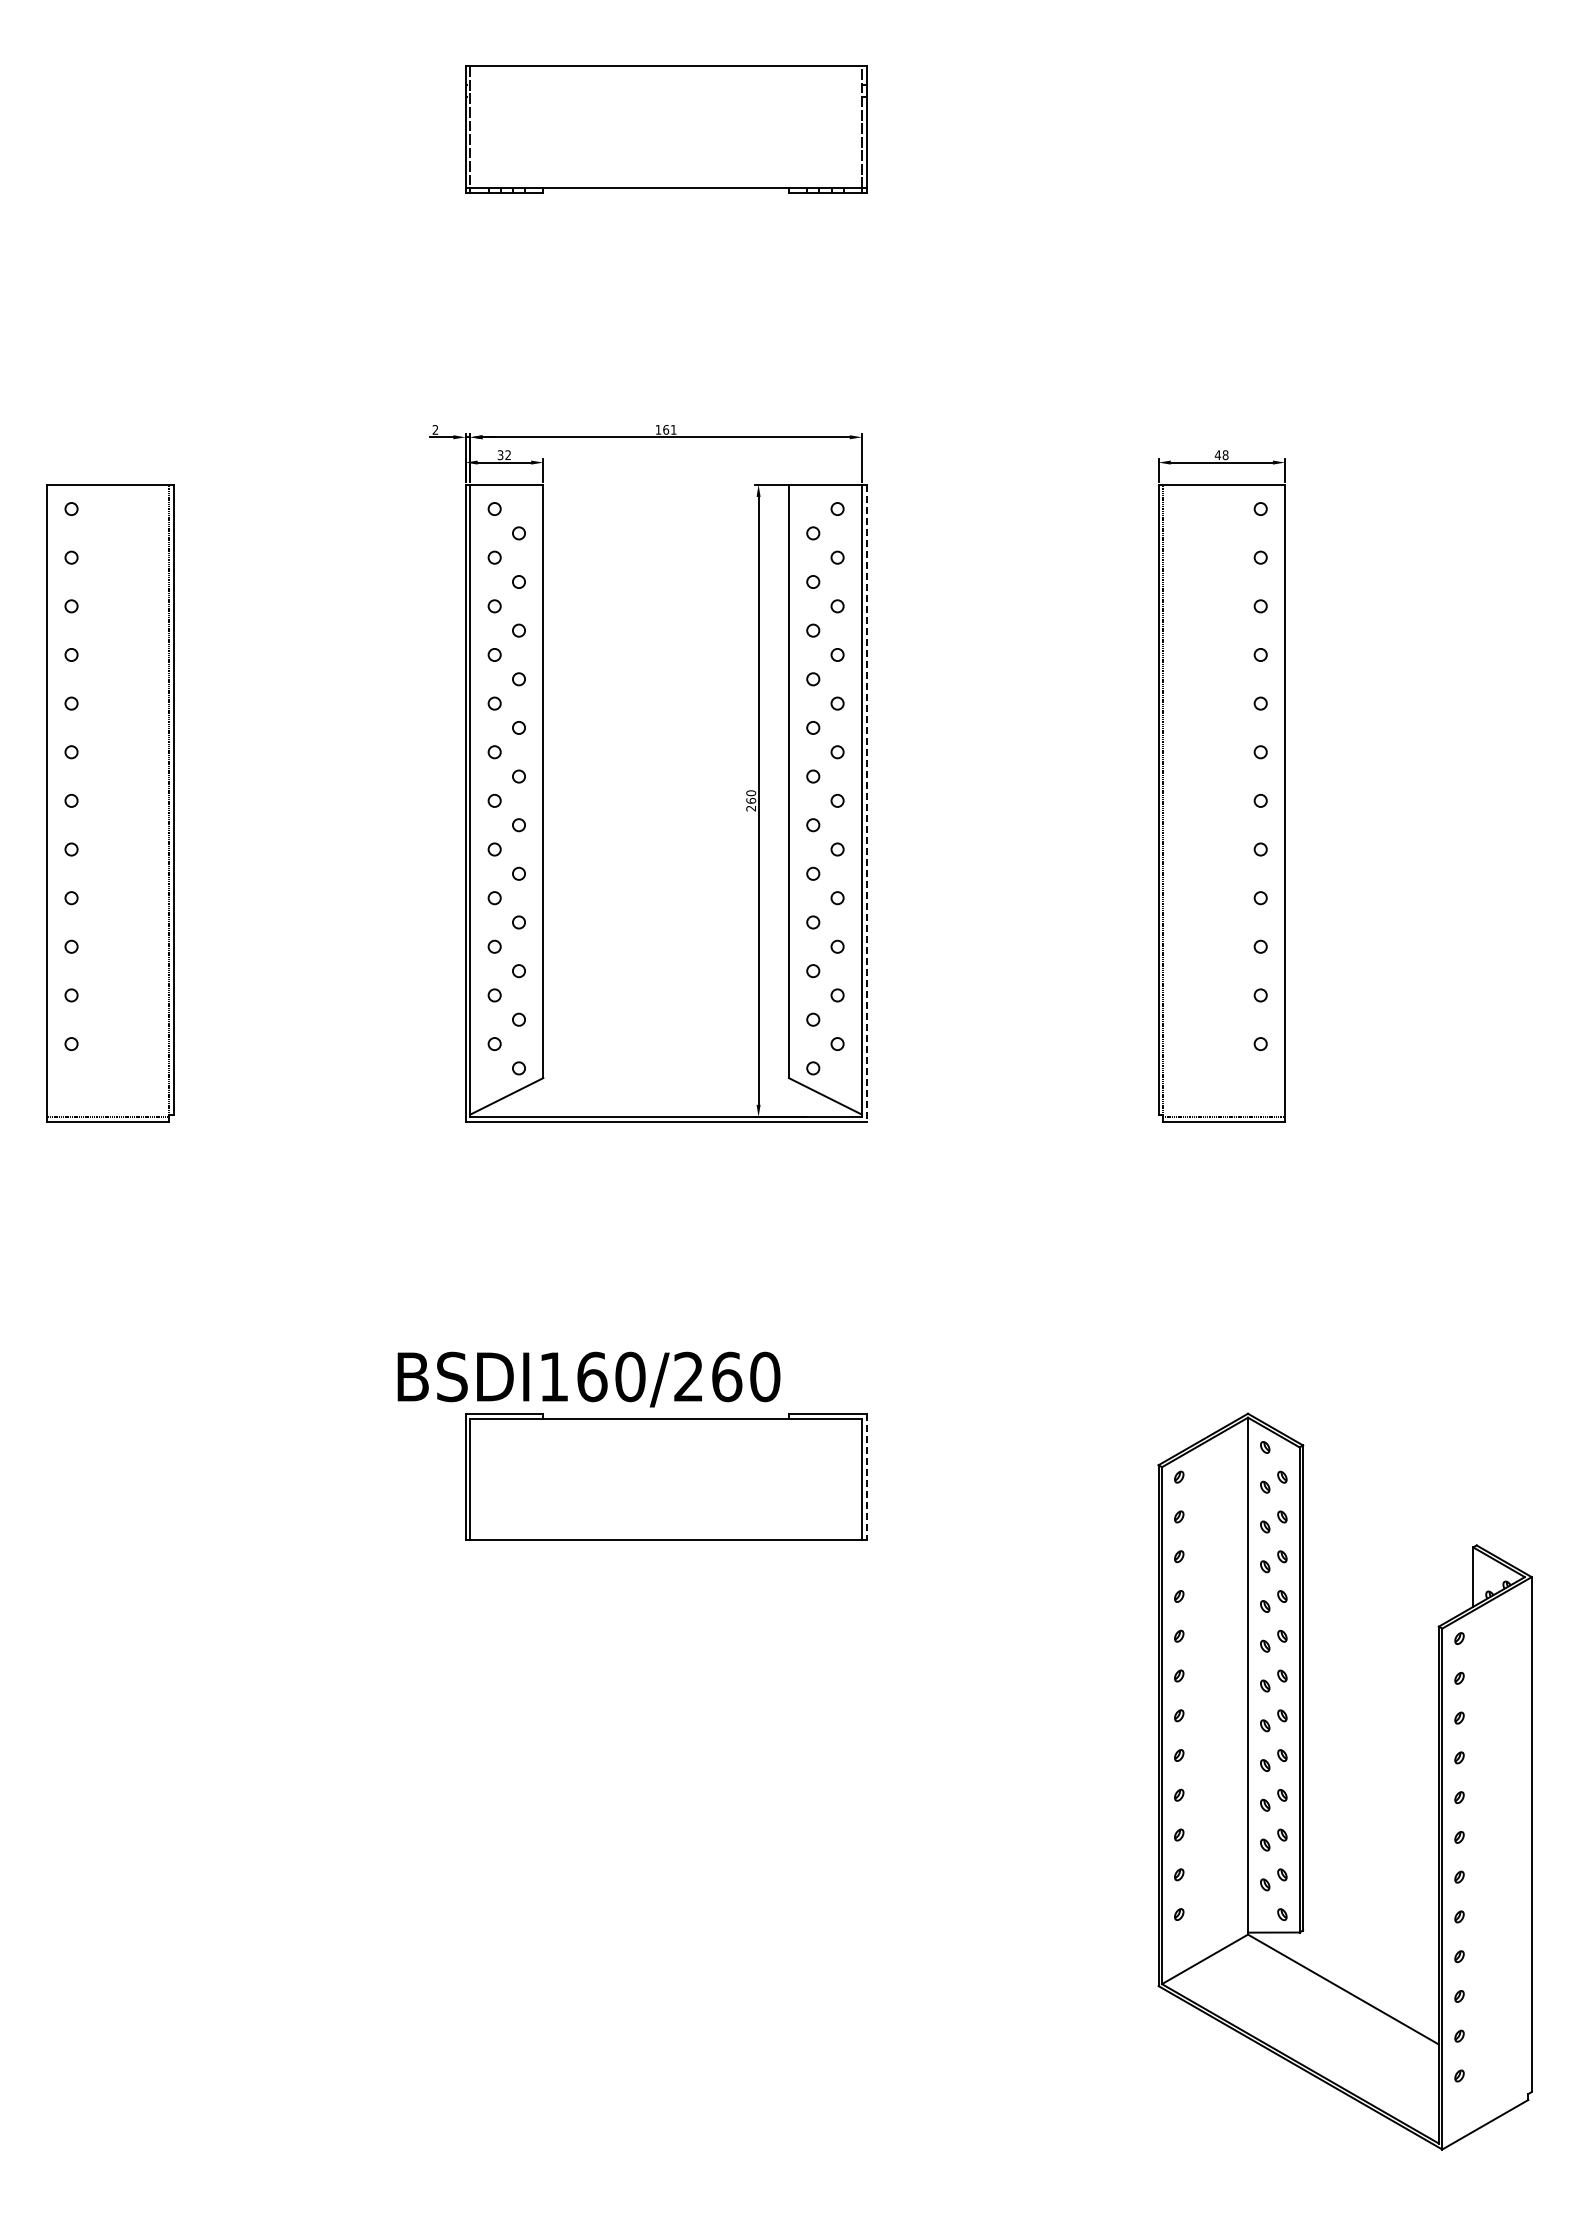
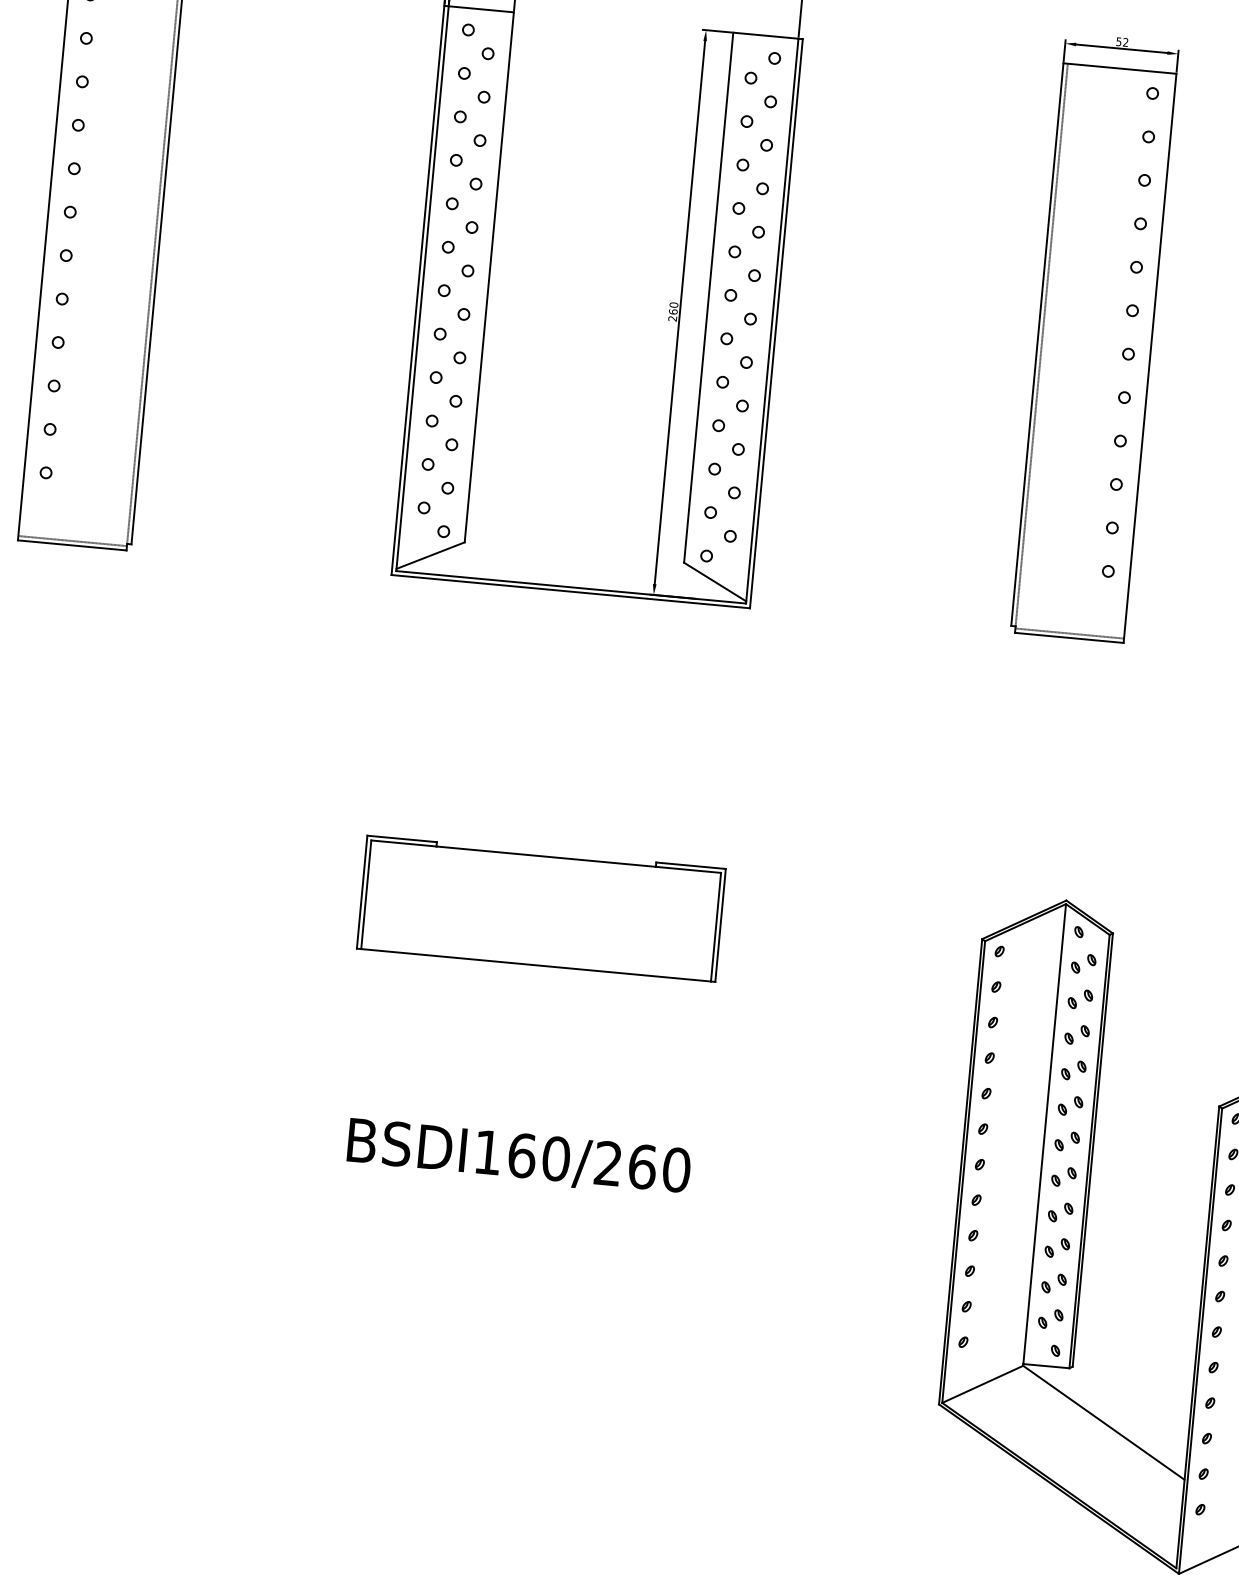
text: (1221, 455) -> (1122, 42), 48 -> 52
line: (866, 803) -> (776, 323), dashed -> solid
text: (588, 1379) -> (518, 1157), moved
line: (866, 1477) -> (720, 925), dashed -> solid

